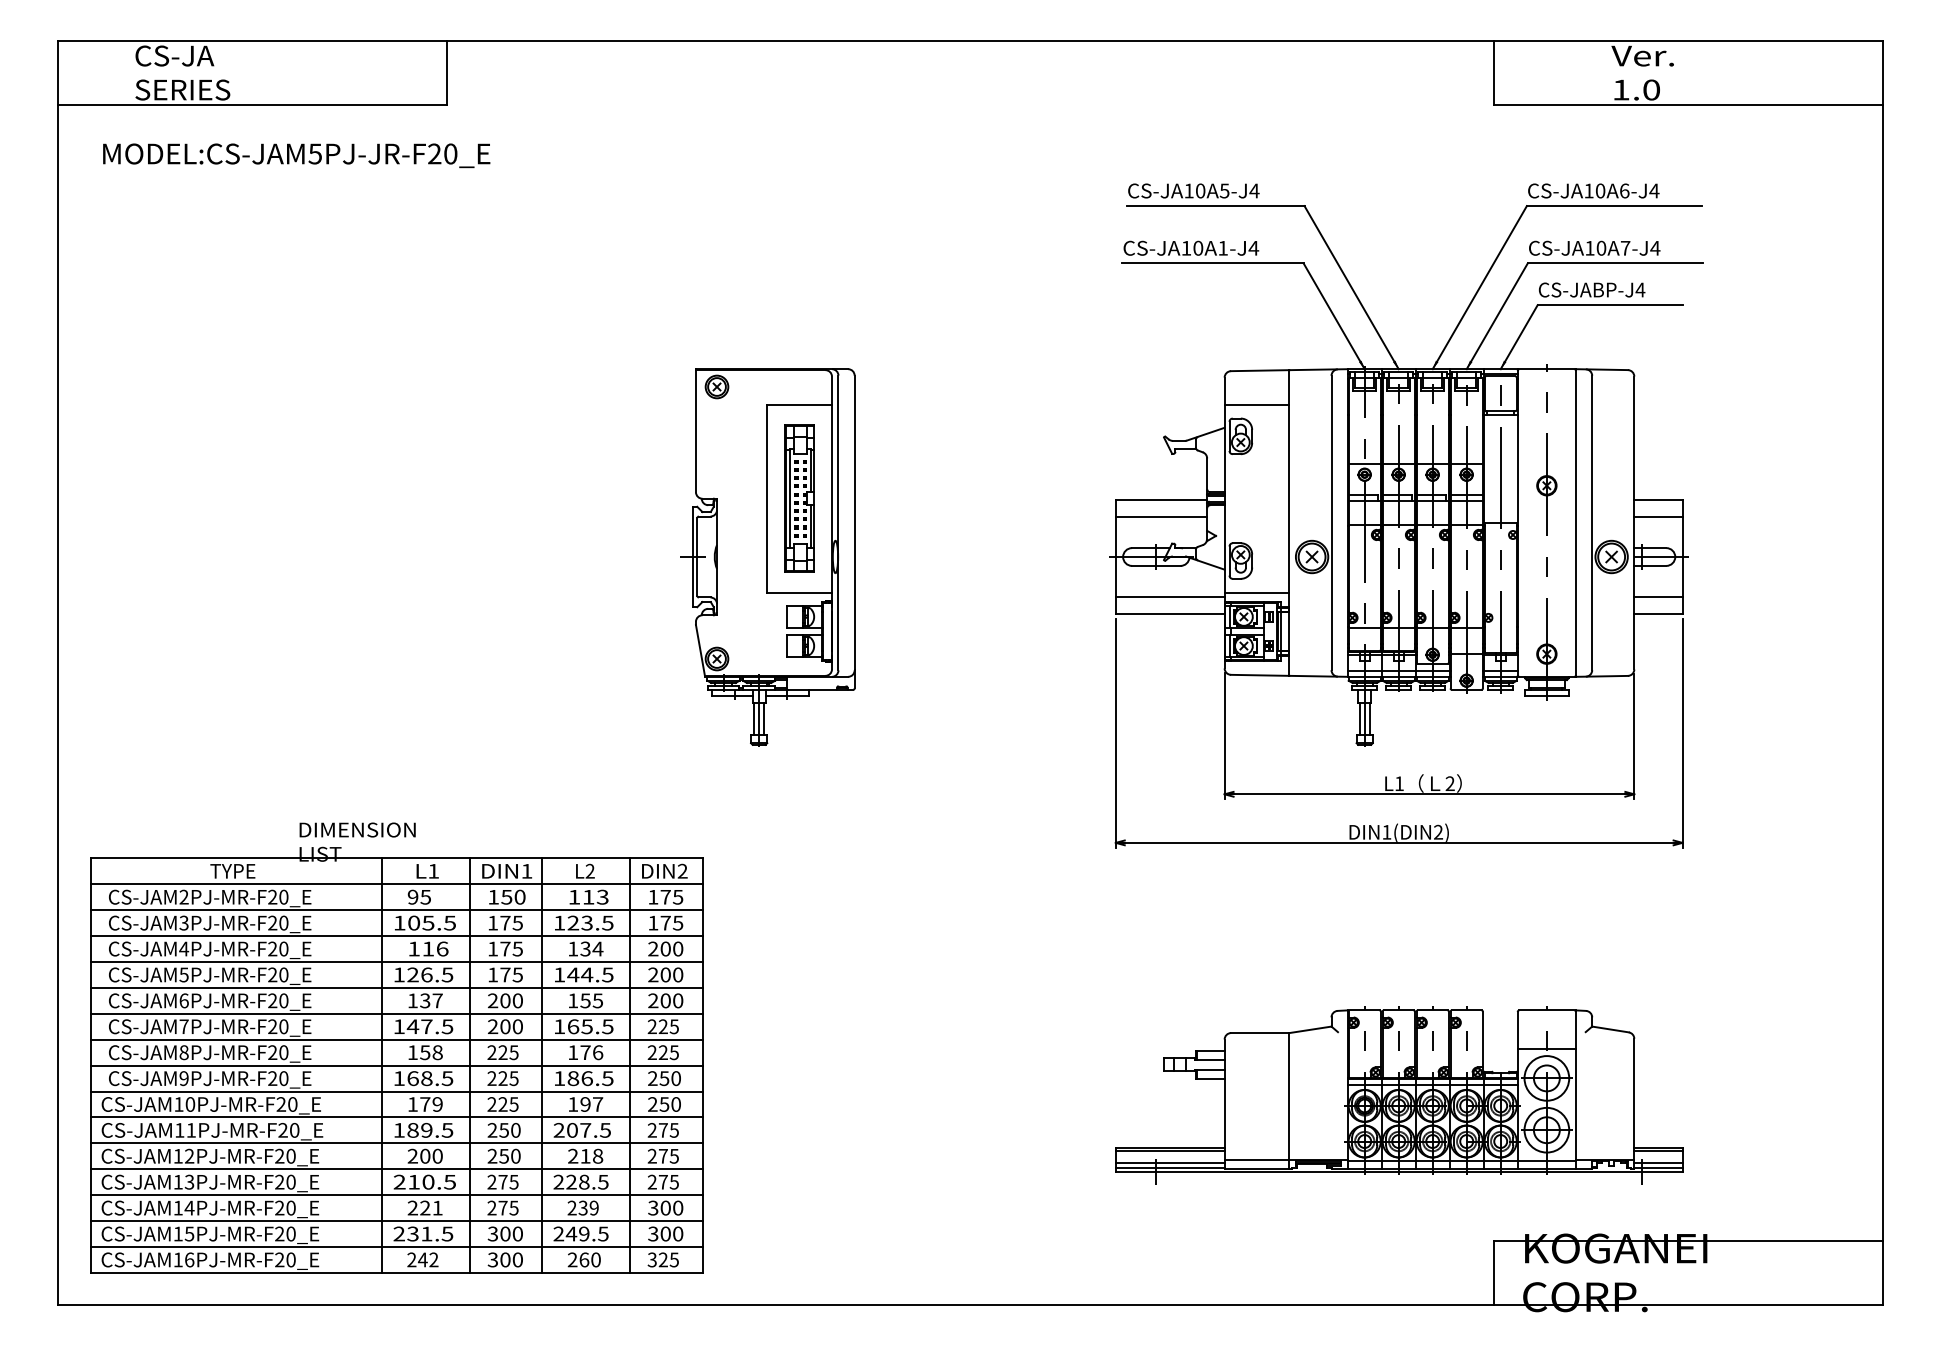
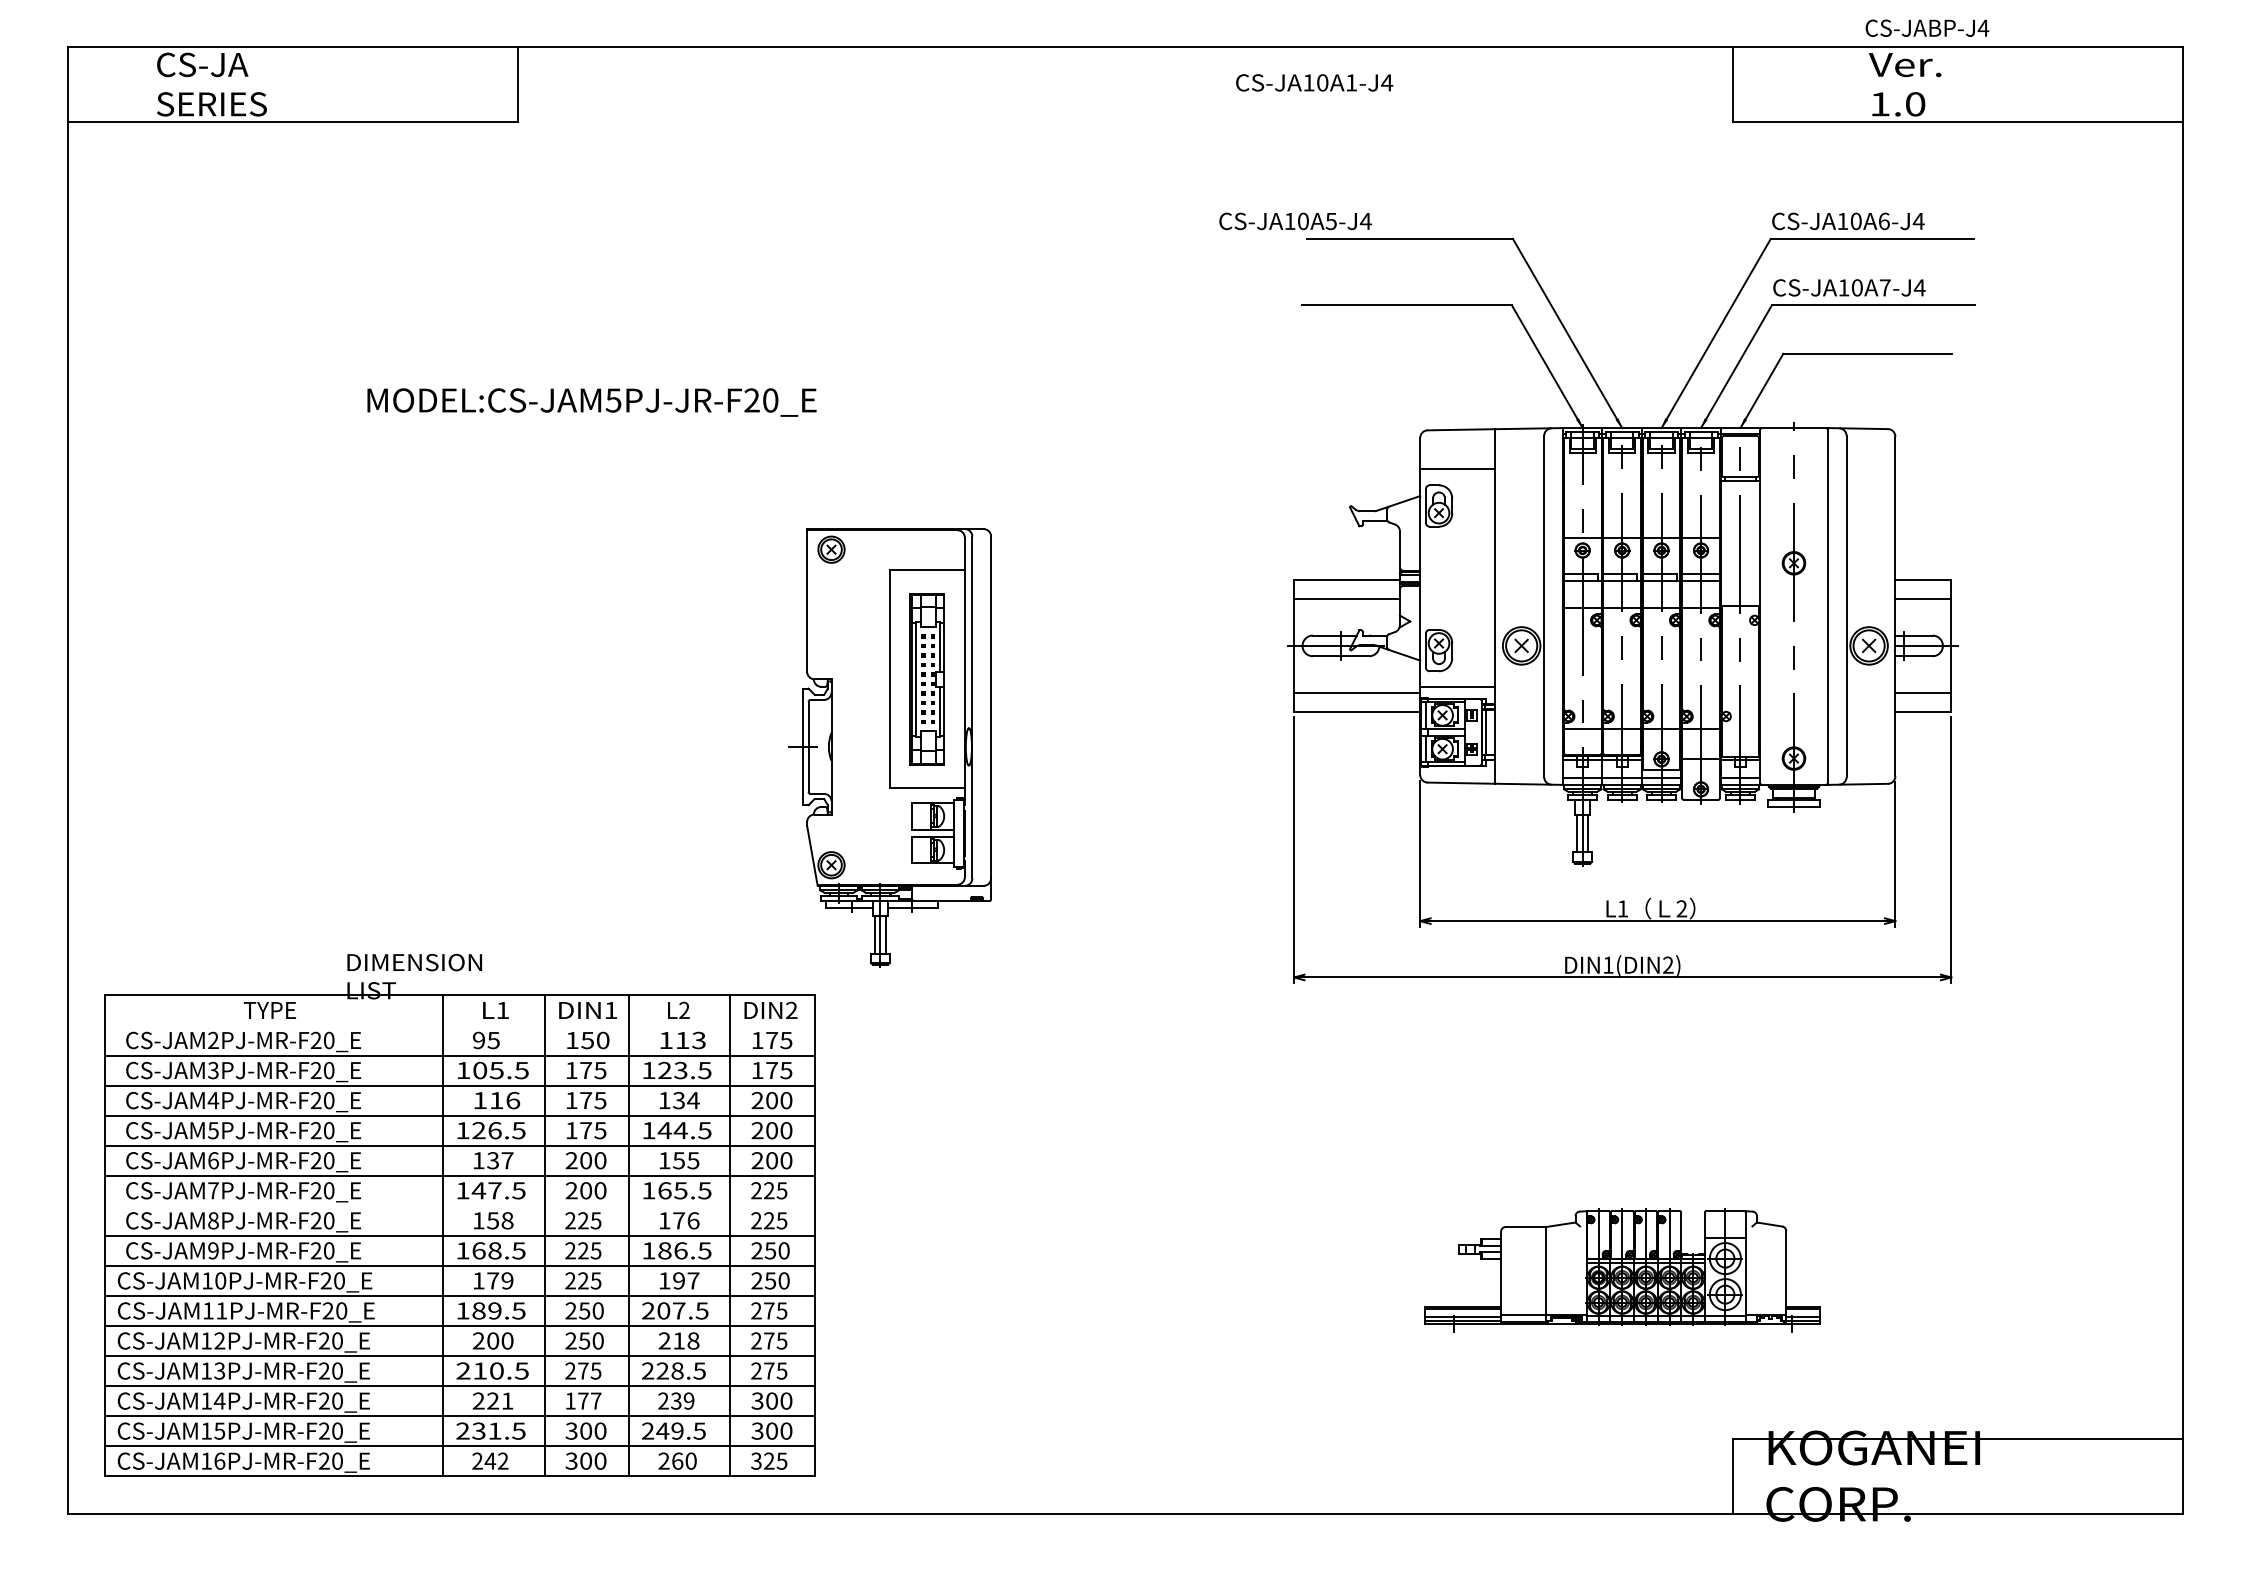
text: (296, 155) -> (591, 402), moved
text: (1193, 191) -> (1295, 221), moved
text: (1191, 247) -> (1314, 82), moved
text: (1592, 289) -> (1927, 27), moved
part: (767, 557) -> (889, 747), moved
line: (396, 884) -> (459, 1025), removed
line: (396, 1039) -> (459, 1205), removed
part: (1399, 1095) -> (1622, 1270), size x0.6
text: (503, 1207) -> (583, 1400), 275 -> 177

